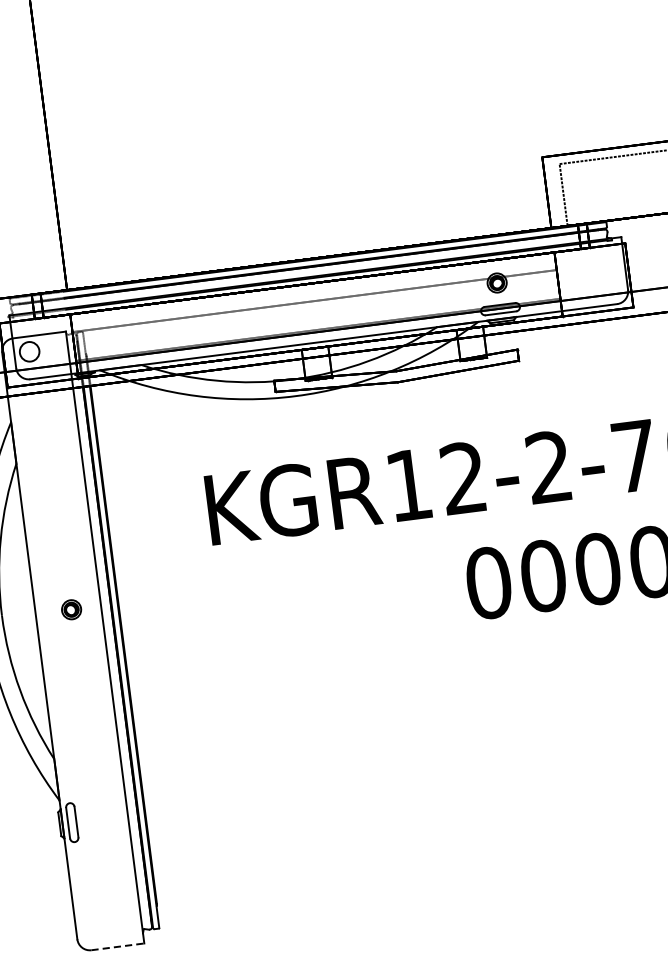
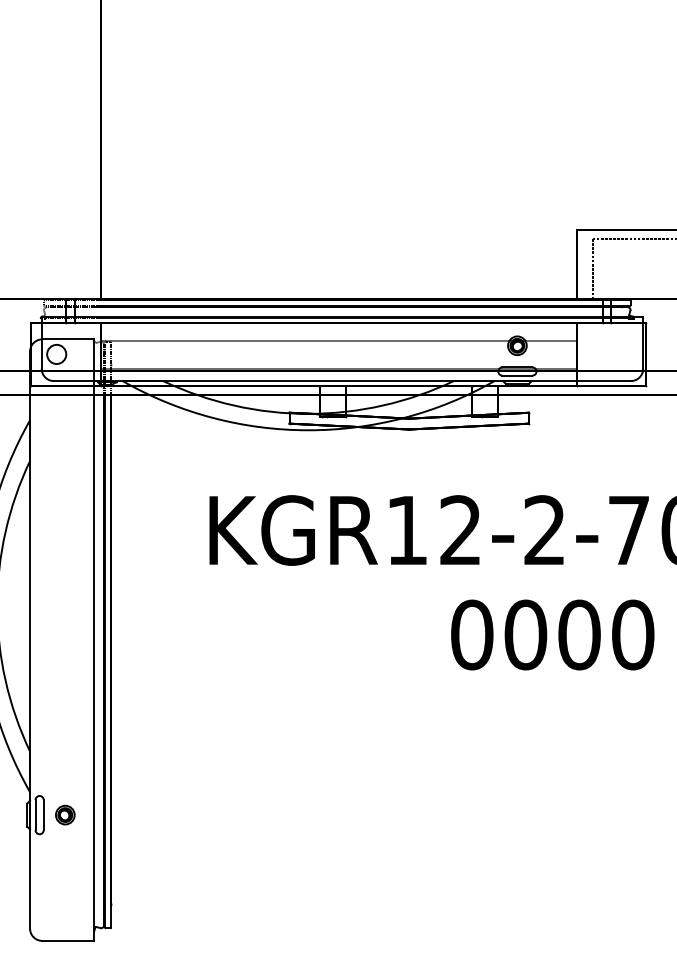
part: (71, 609) -> (65, 814), moved
line: (118, 946) -> (68, 940), dashed -> solid

